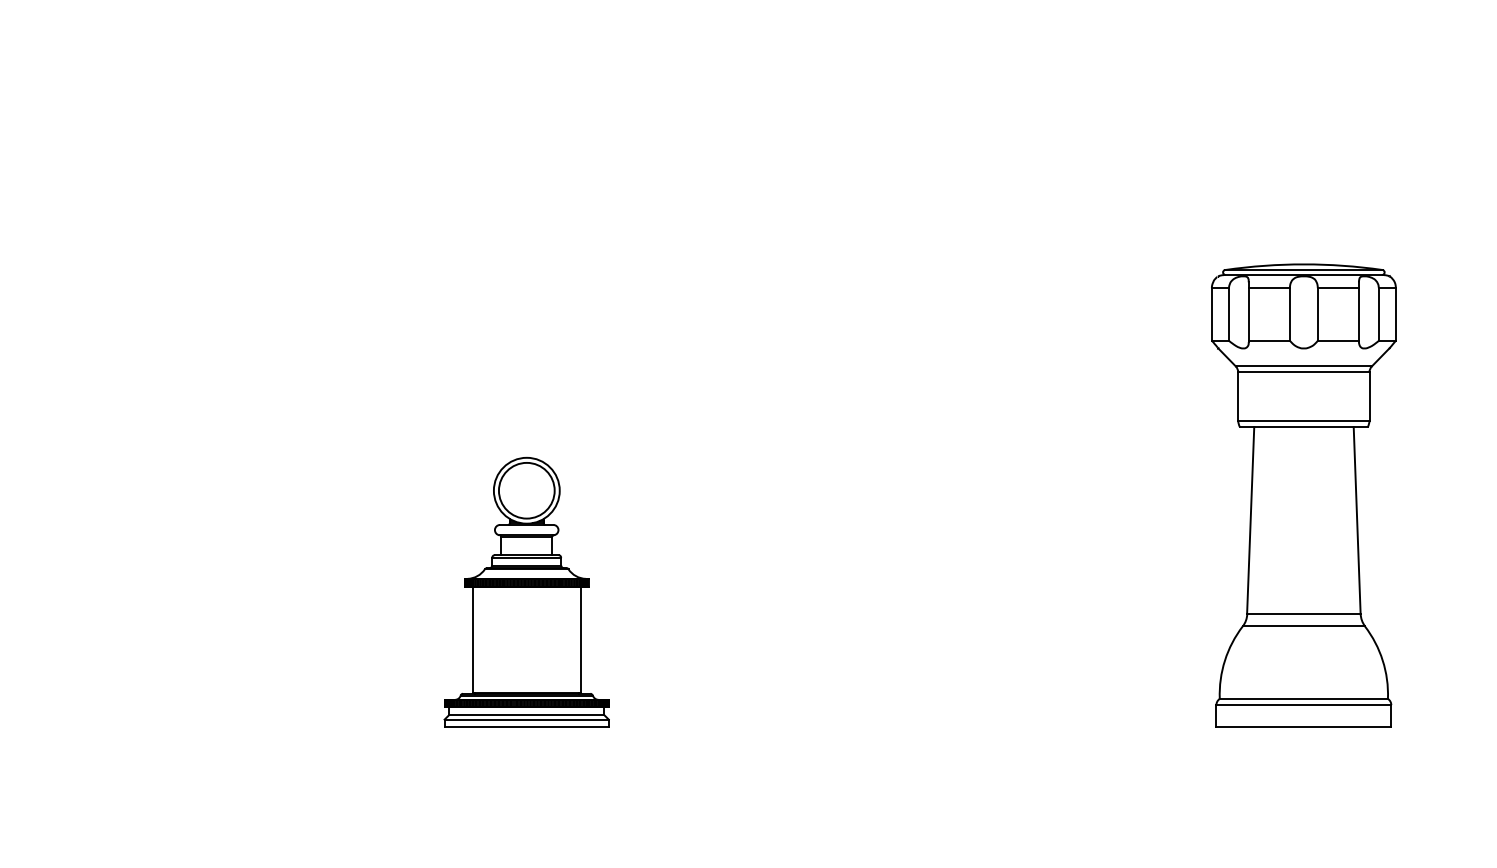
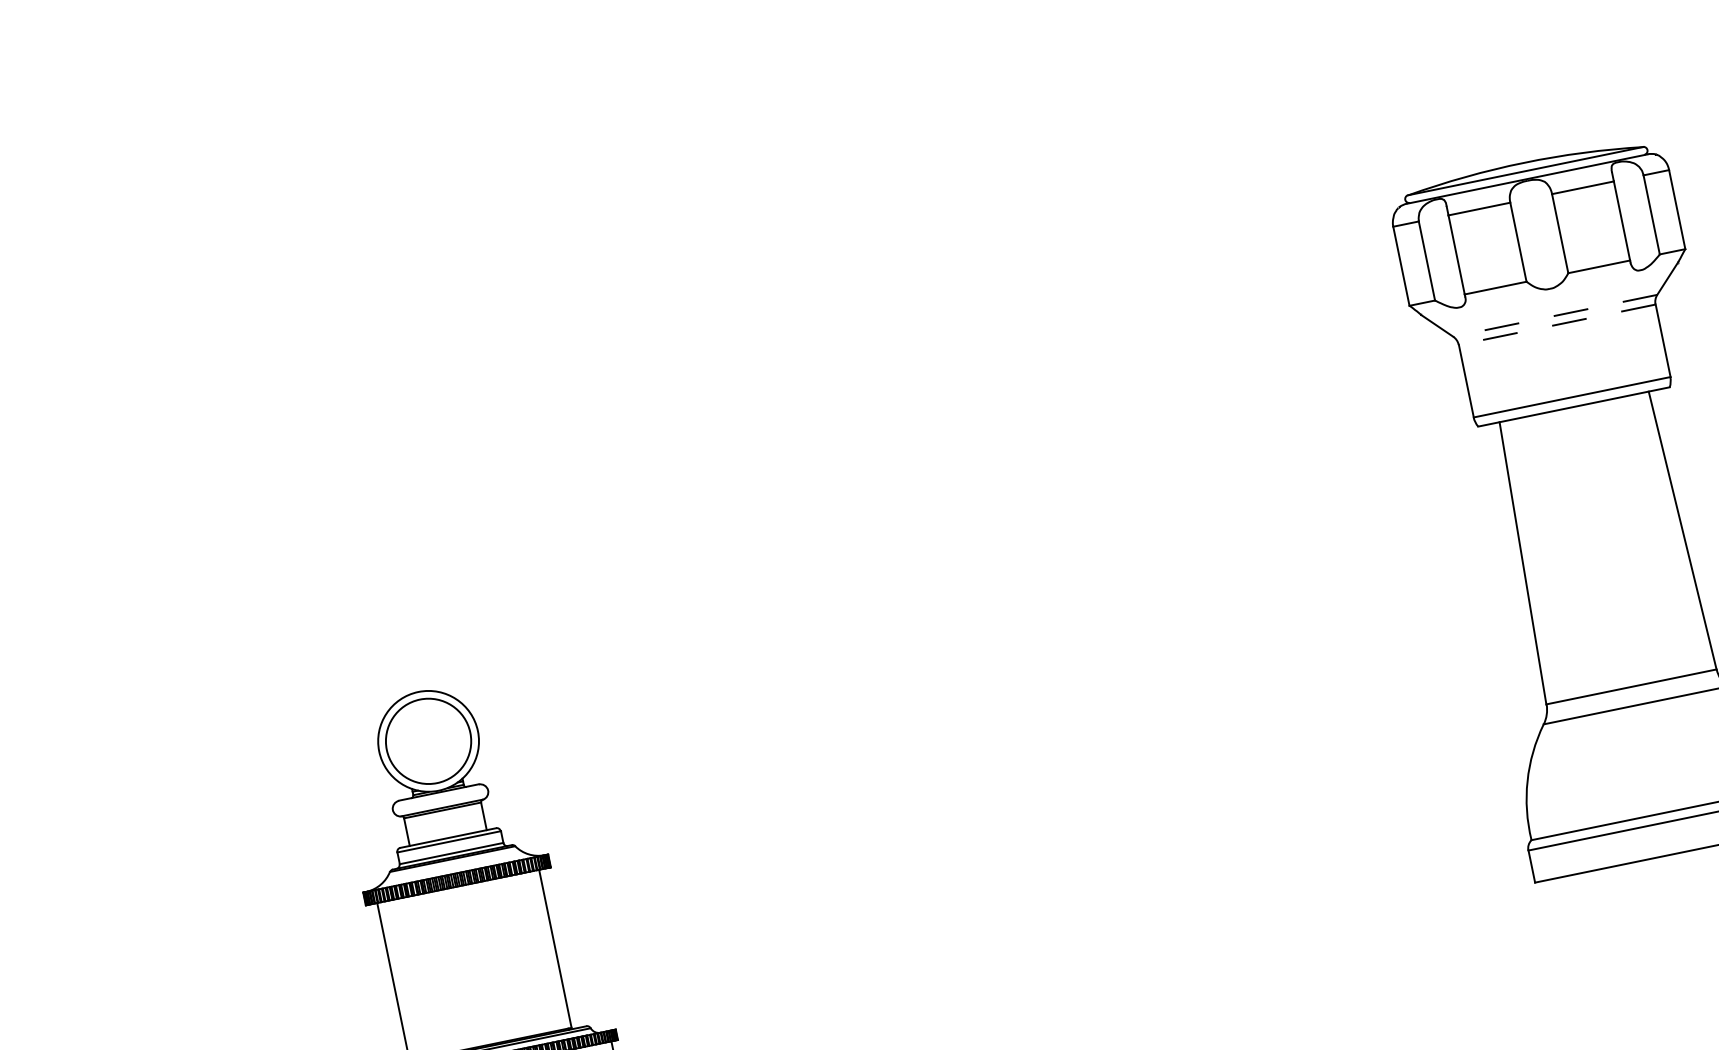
line: (1303, 366) -> (1554, 316), solid -> dashed
line: (1303, 372) -> (1556, 325), solid -> dashed

